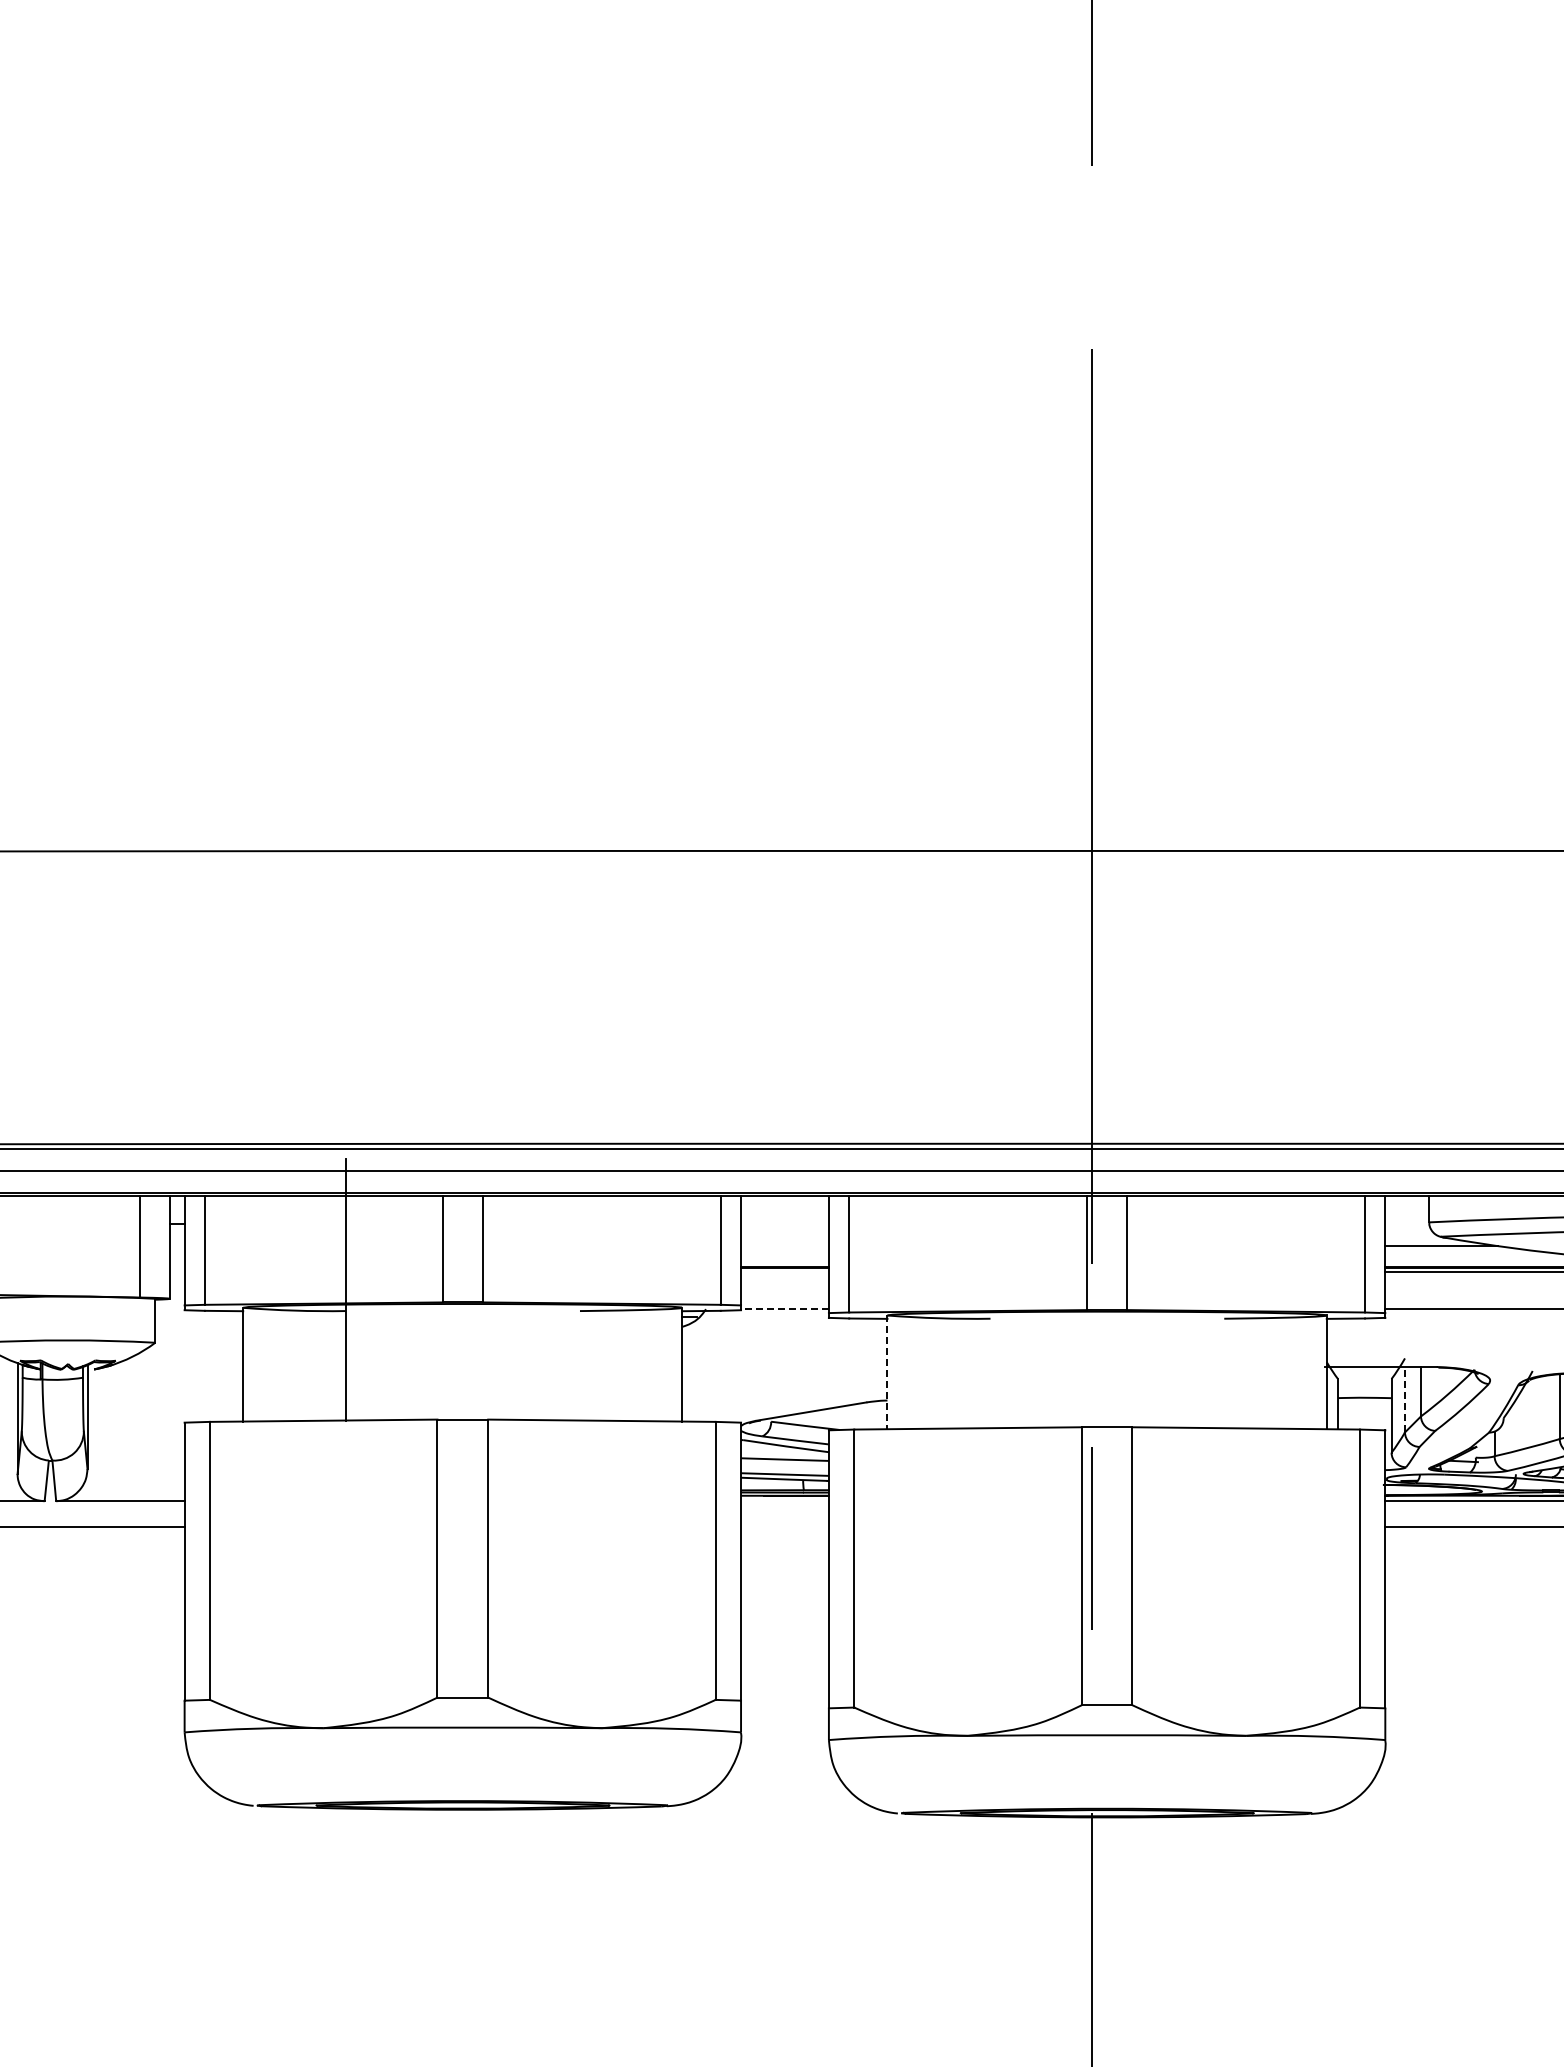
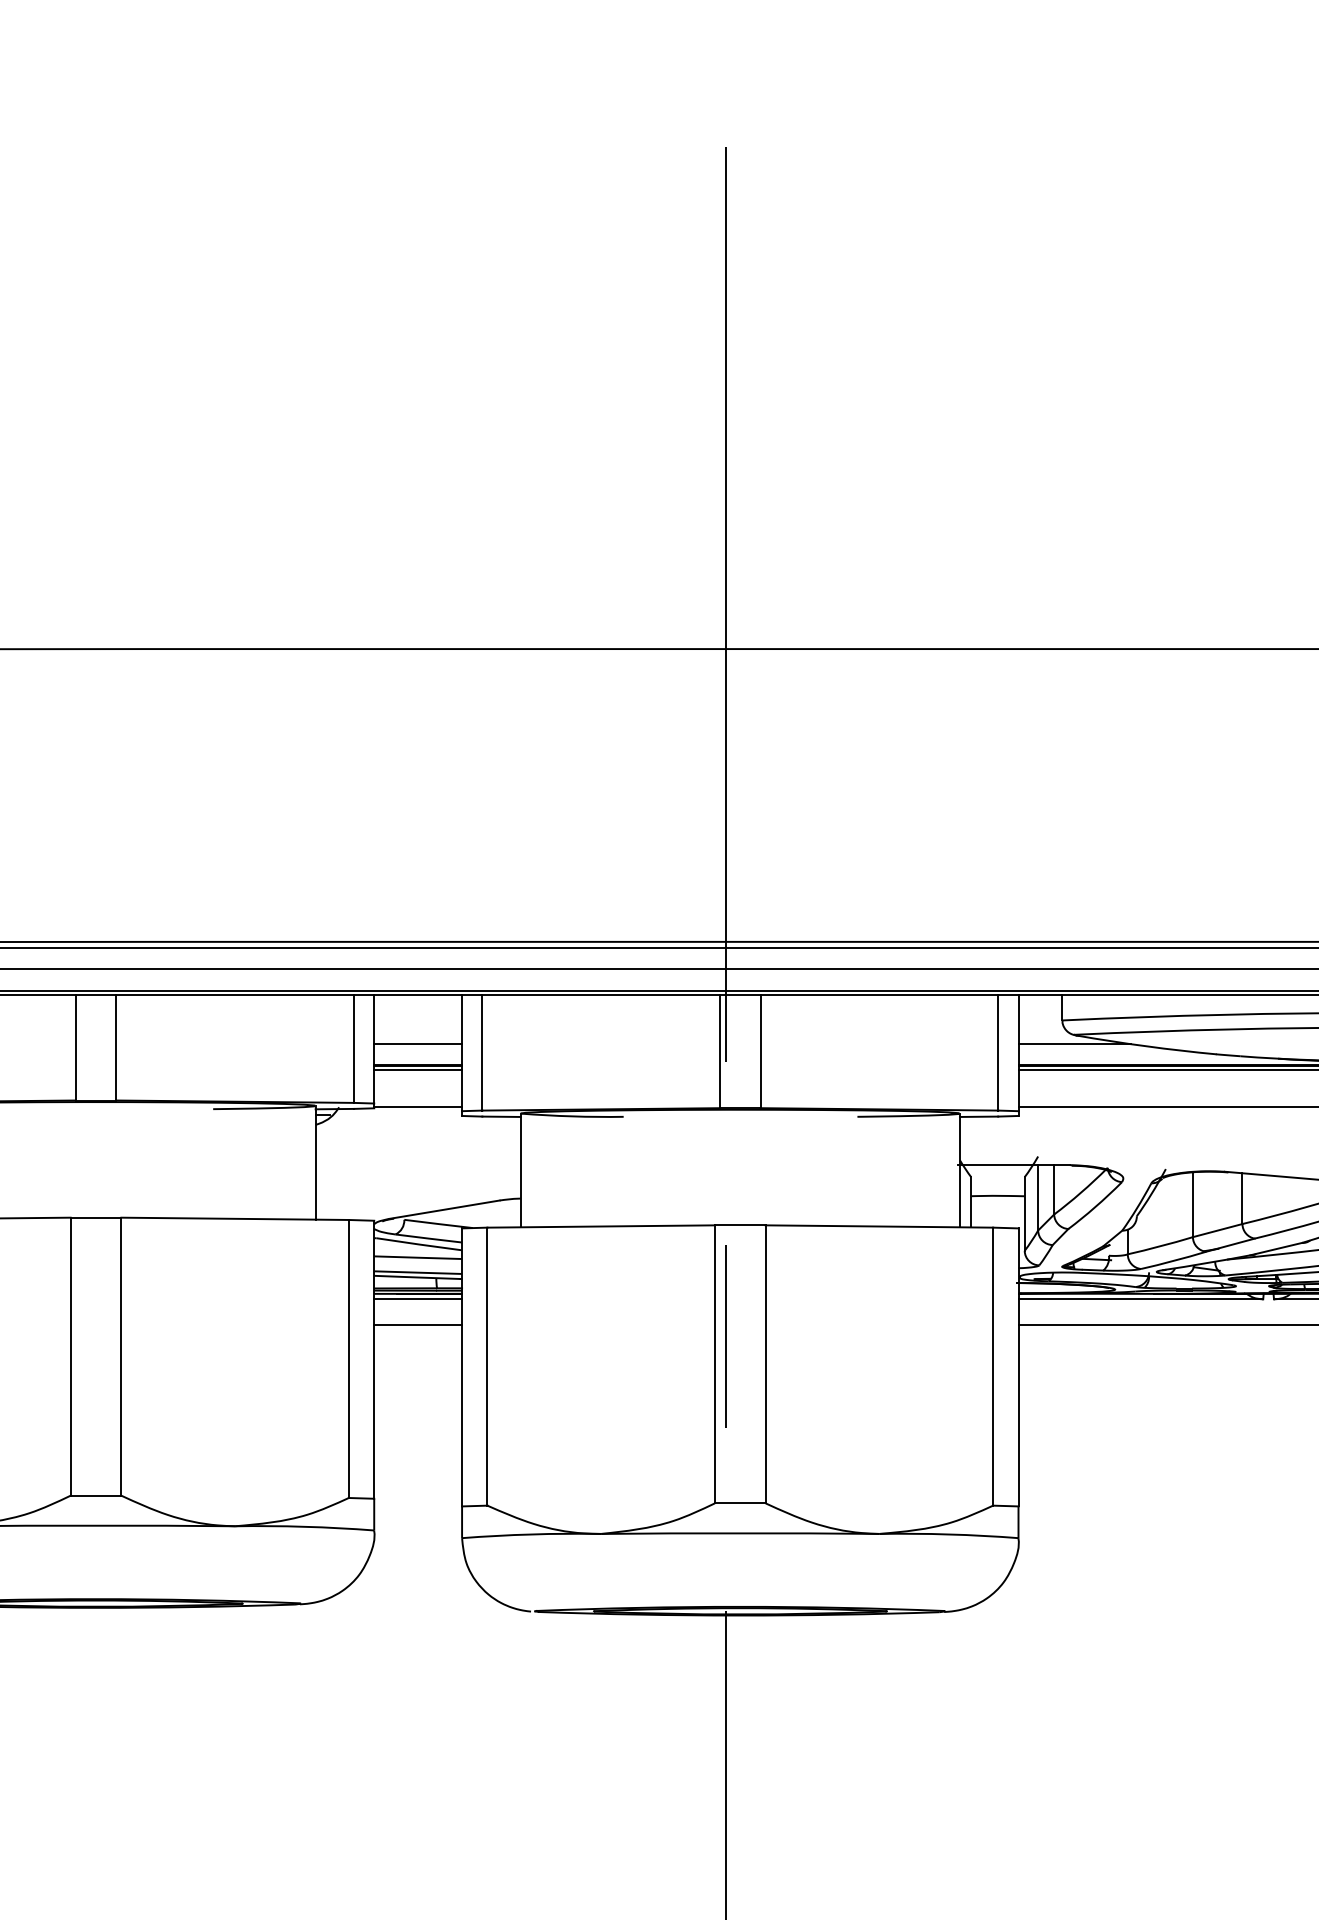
line: (784, 1246) -> (417, 1044), added
line: (784, 1272) -> (417, 1070), added
line: (784, 1309) -> (417, 1107), dashed -> solid
line: (887, 1372) -> (520, 1170), dashed -> solid
line: (1404, 1399) -> (1037, 1197), dashed -> solid
line: (784, 1501) -> (417, 1299), added
line: (784, 1526) -> (417, 1324), added

